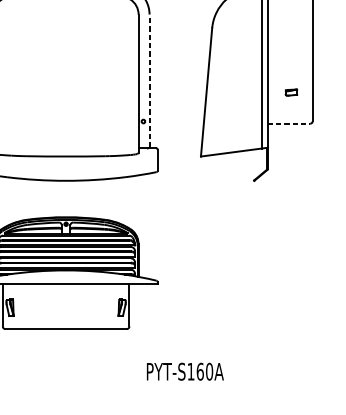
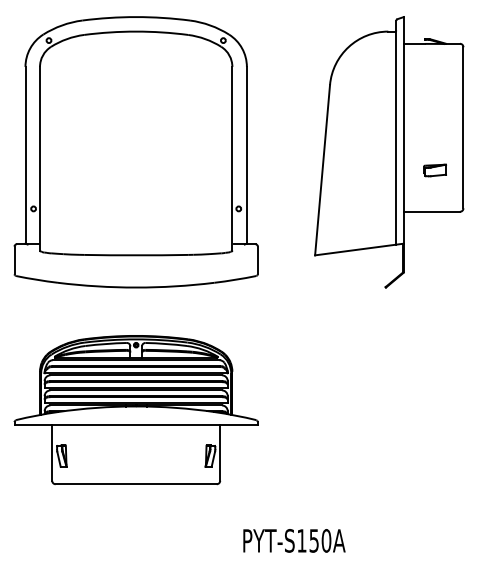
line: (149, 80) -> (246, 154), dashed -> solid
part: (290, 92) -> (434, 170), size x1.43
line: (289, 123) -> (432, 211), dashed -> solid
text: (200, 371) -> (314, 540), PYT-S160A -> PYT-S150A

